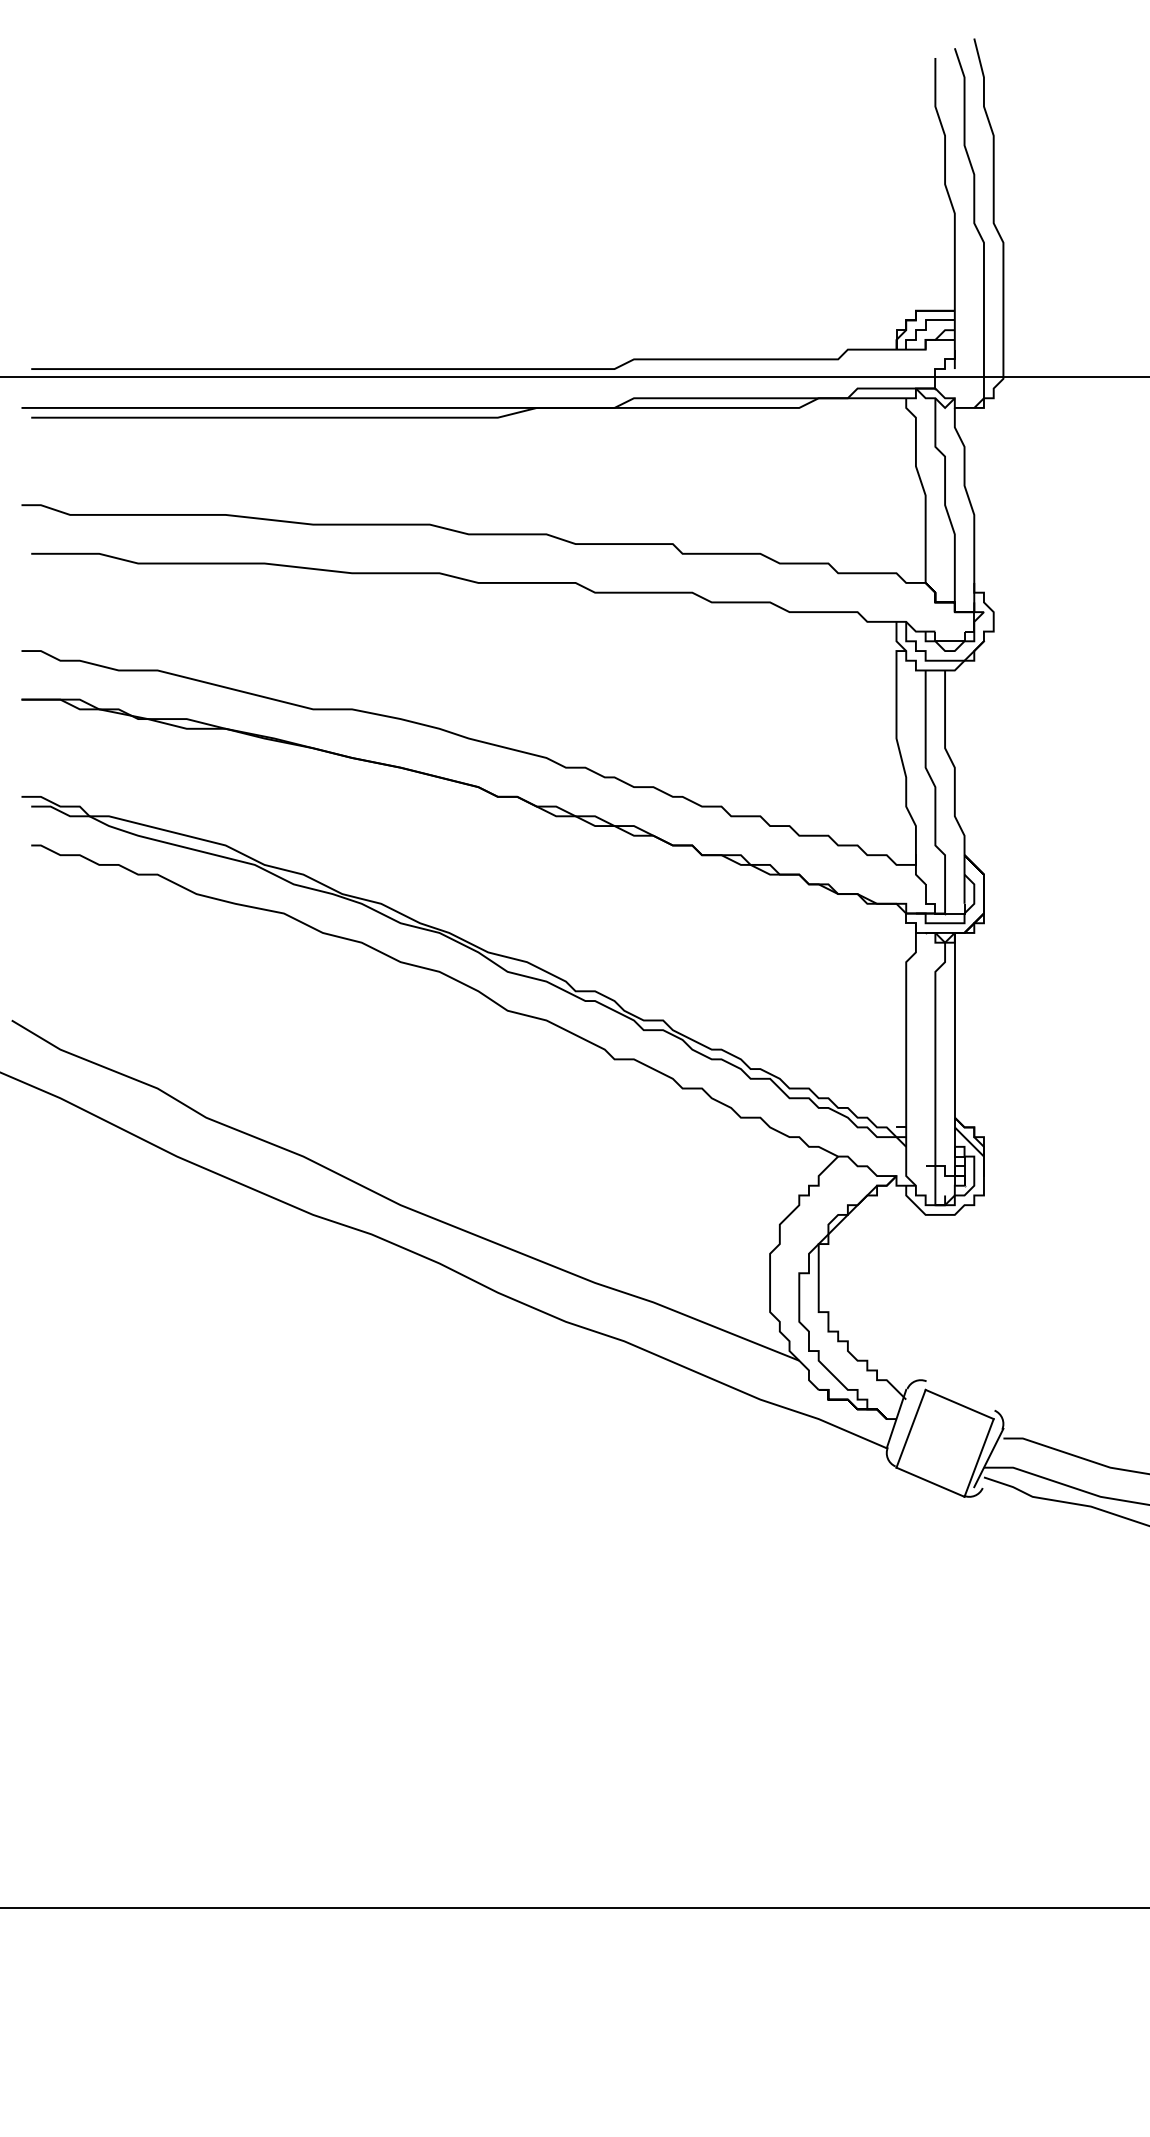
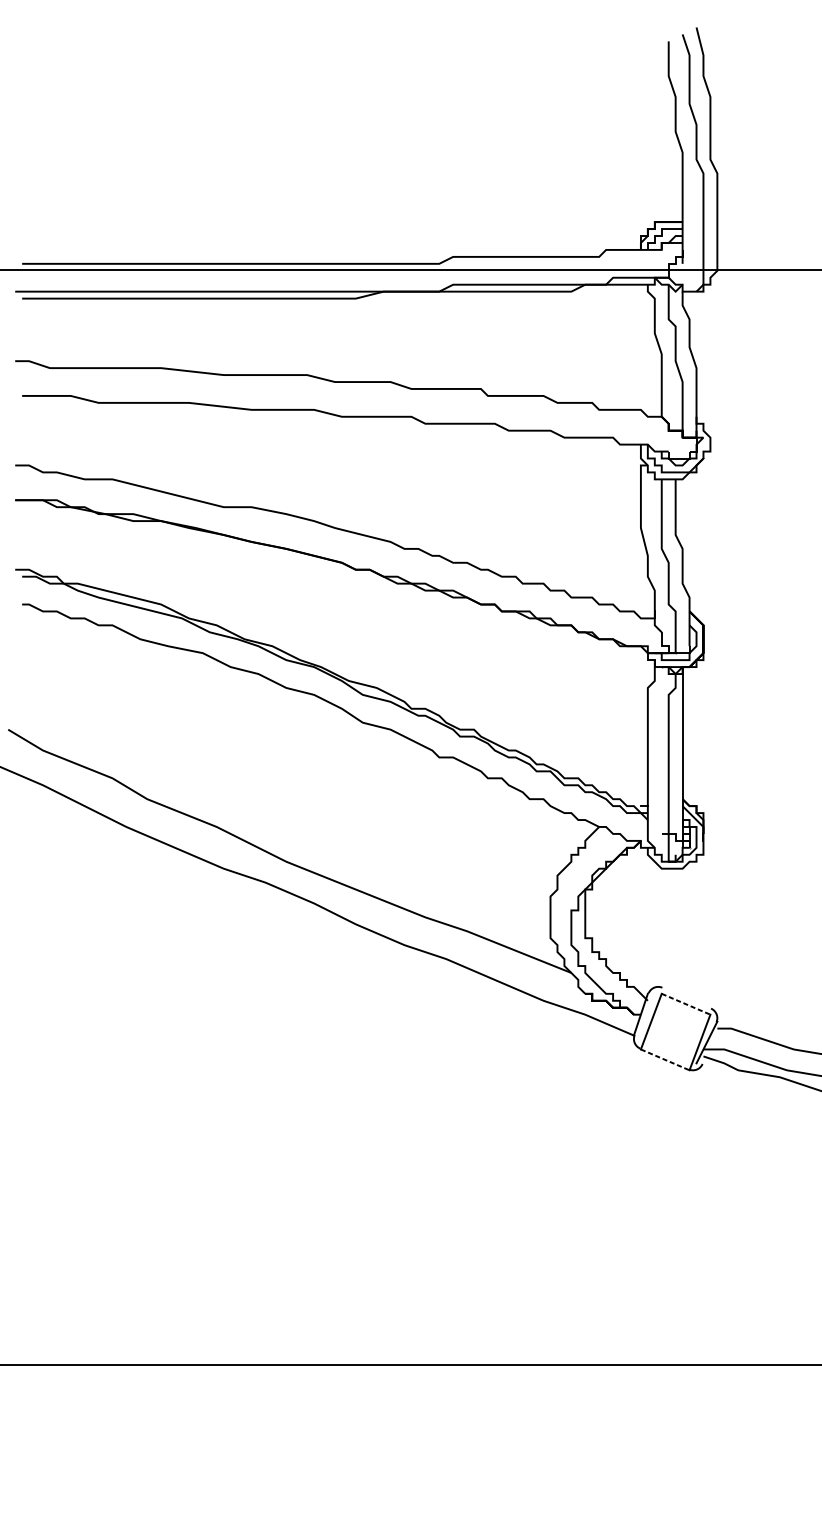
line: (960, 1404) -> (686, 1004), solid -> dashed
line: (930, 1482) -> (665, 1060), solid -> dashed

